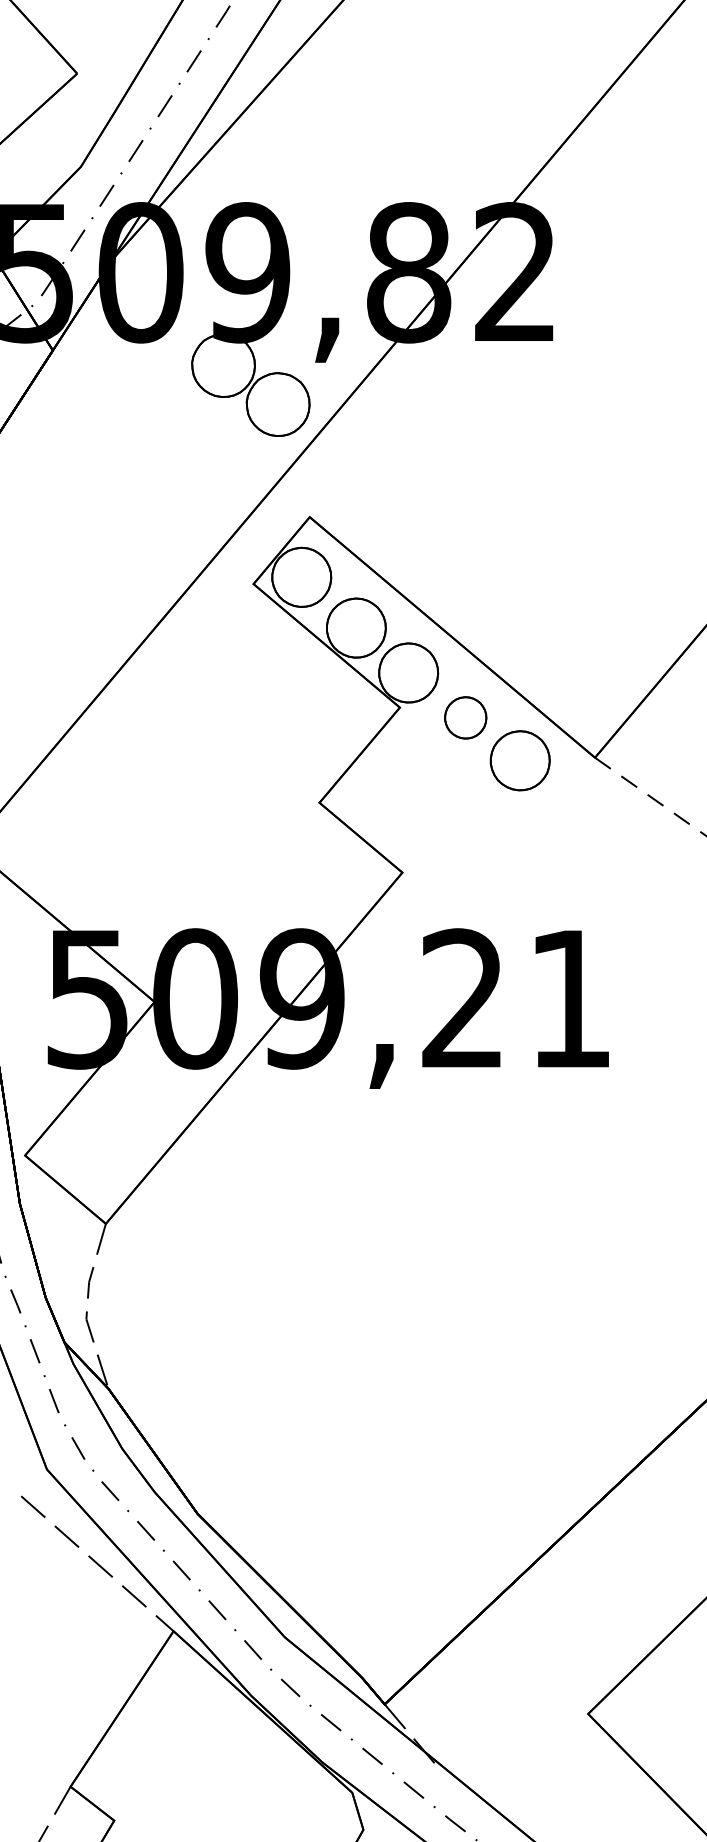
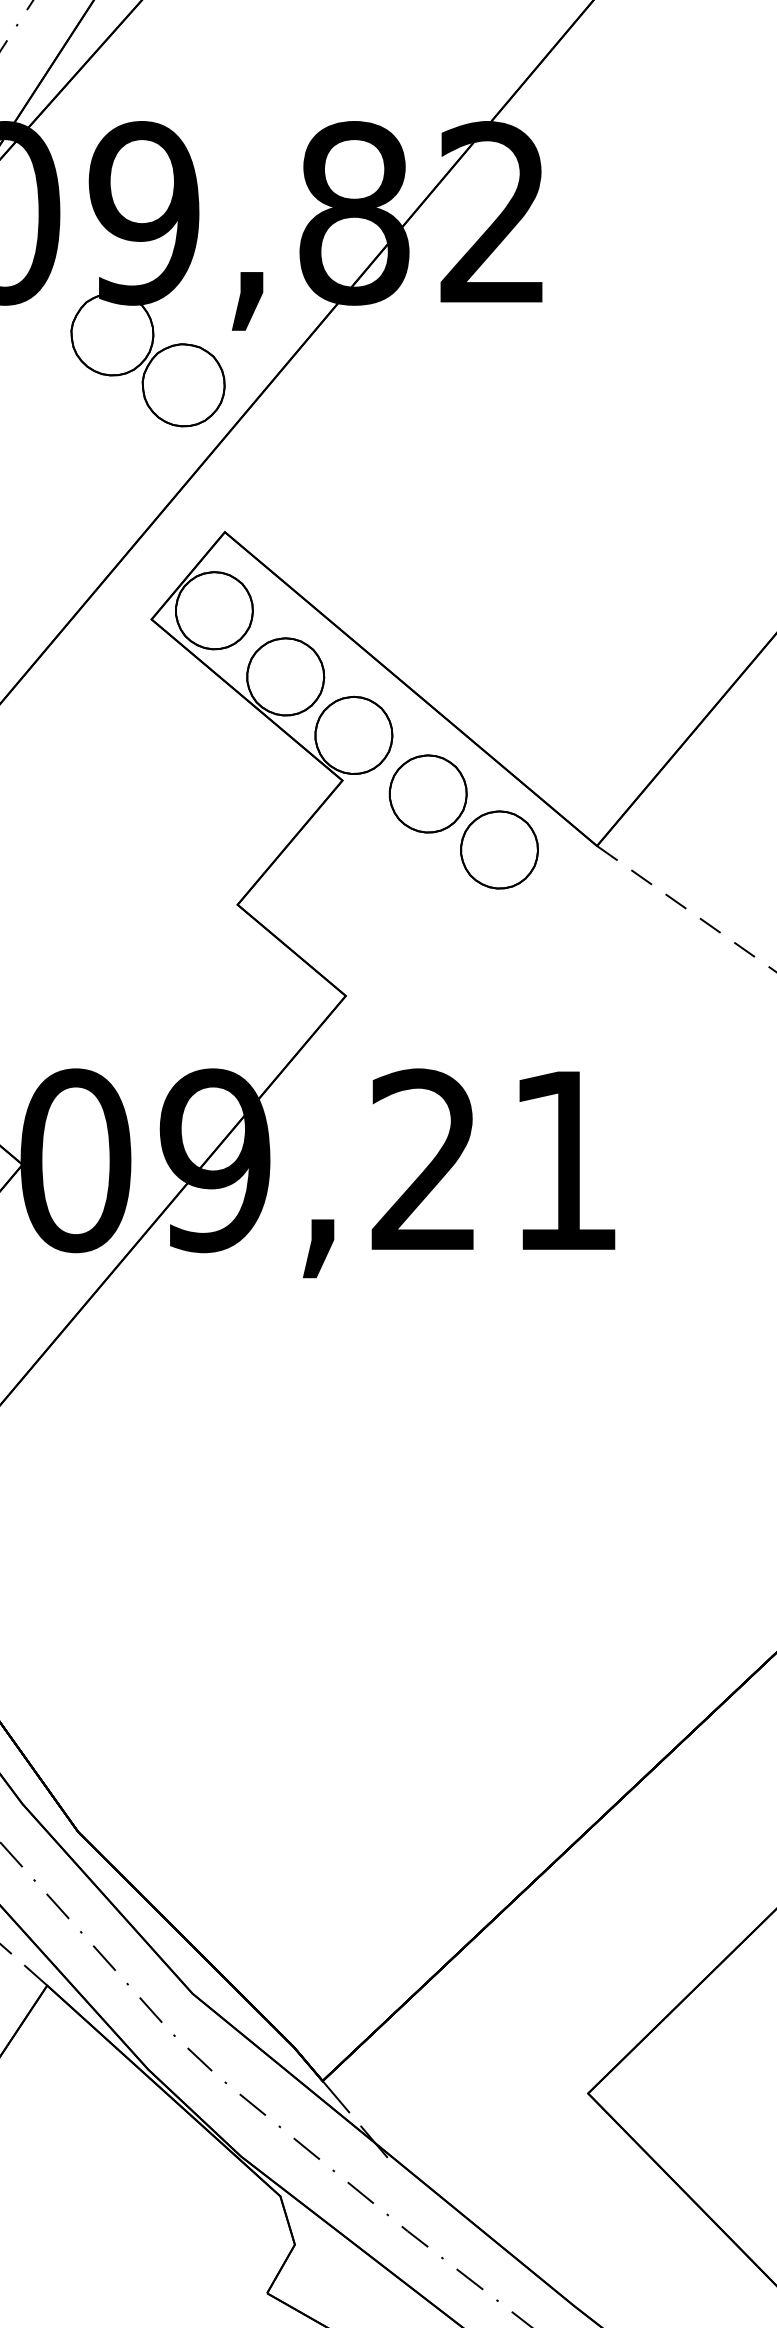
part: (465, 717) -> (428, 793), size x1.43

